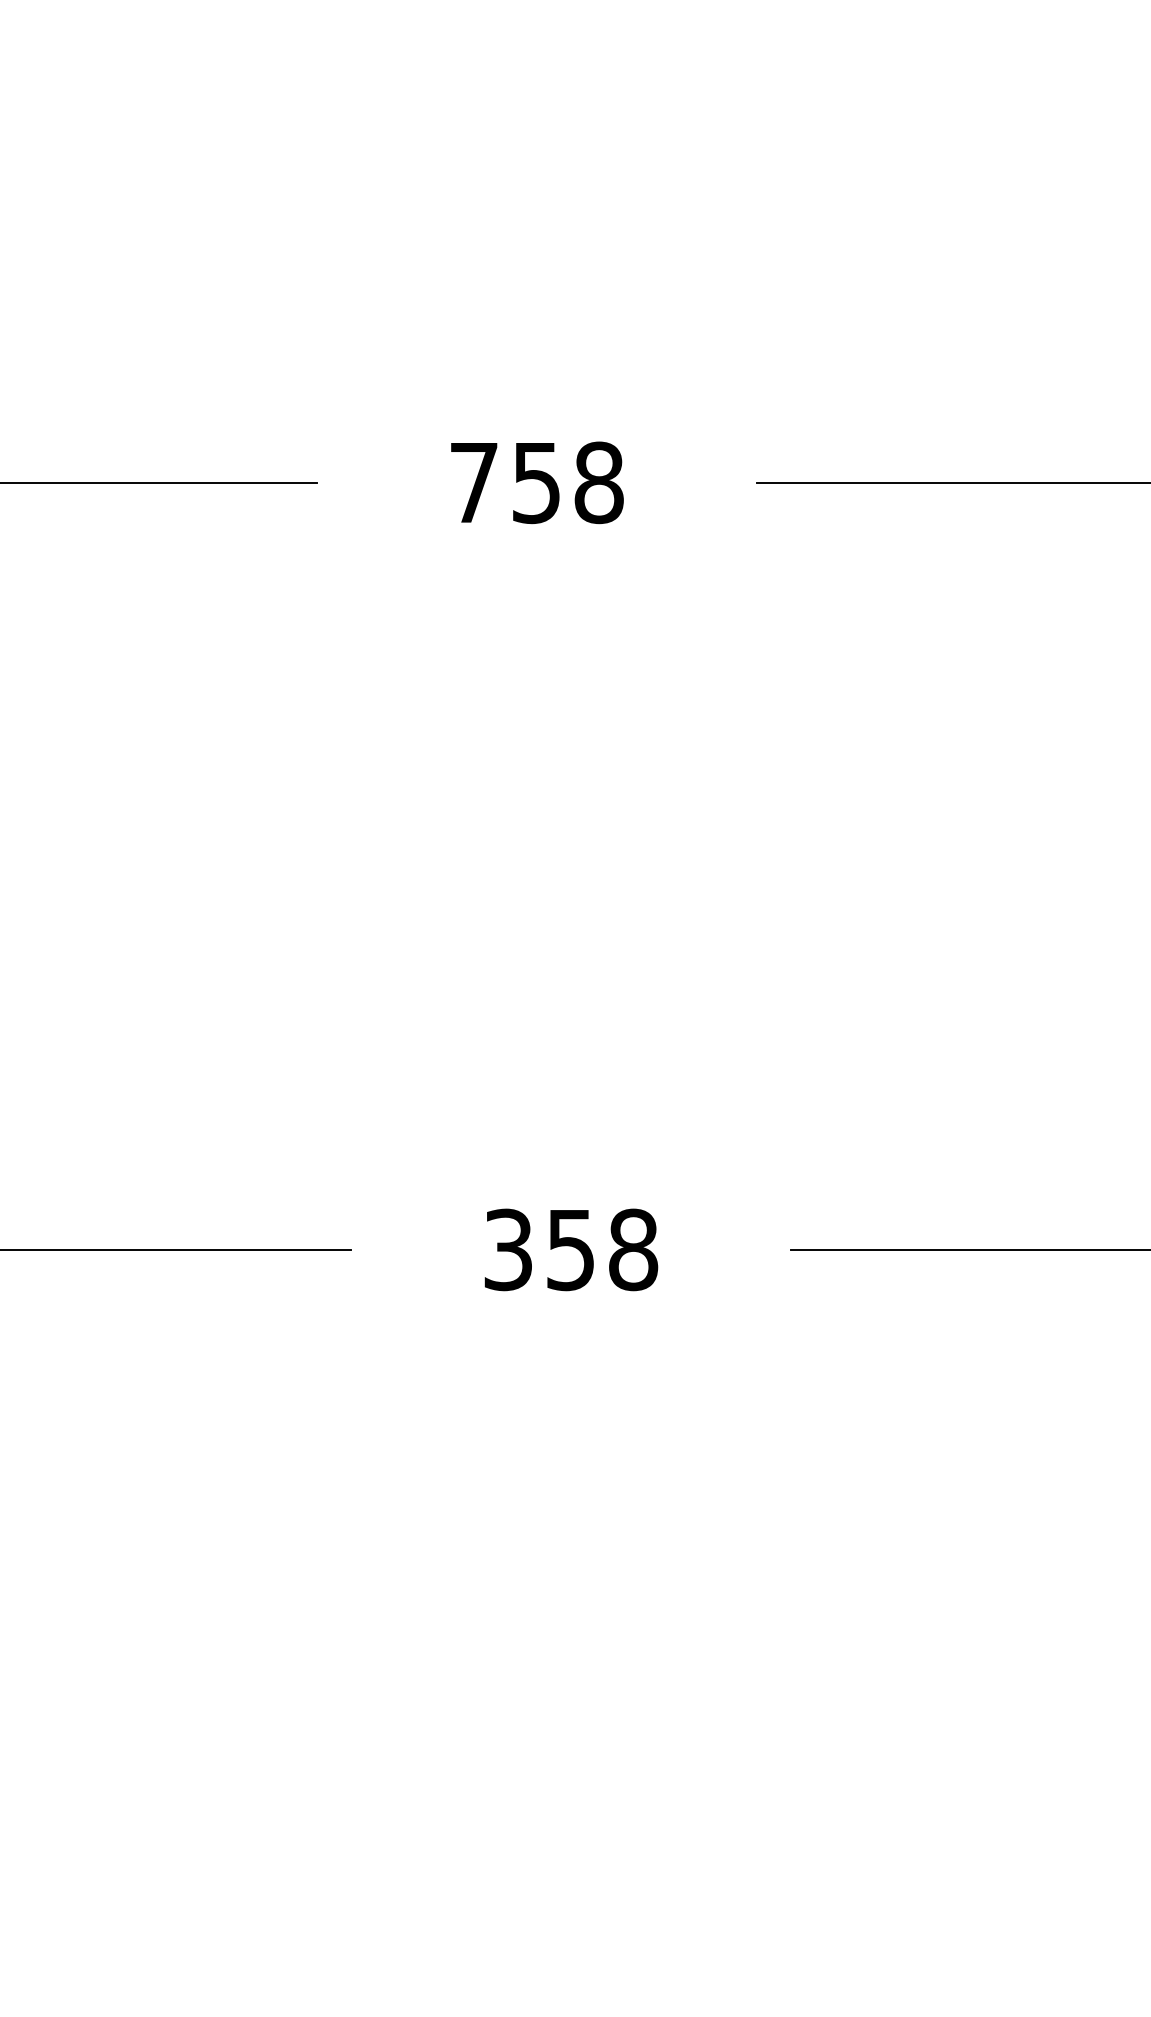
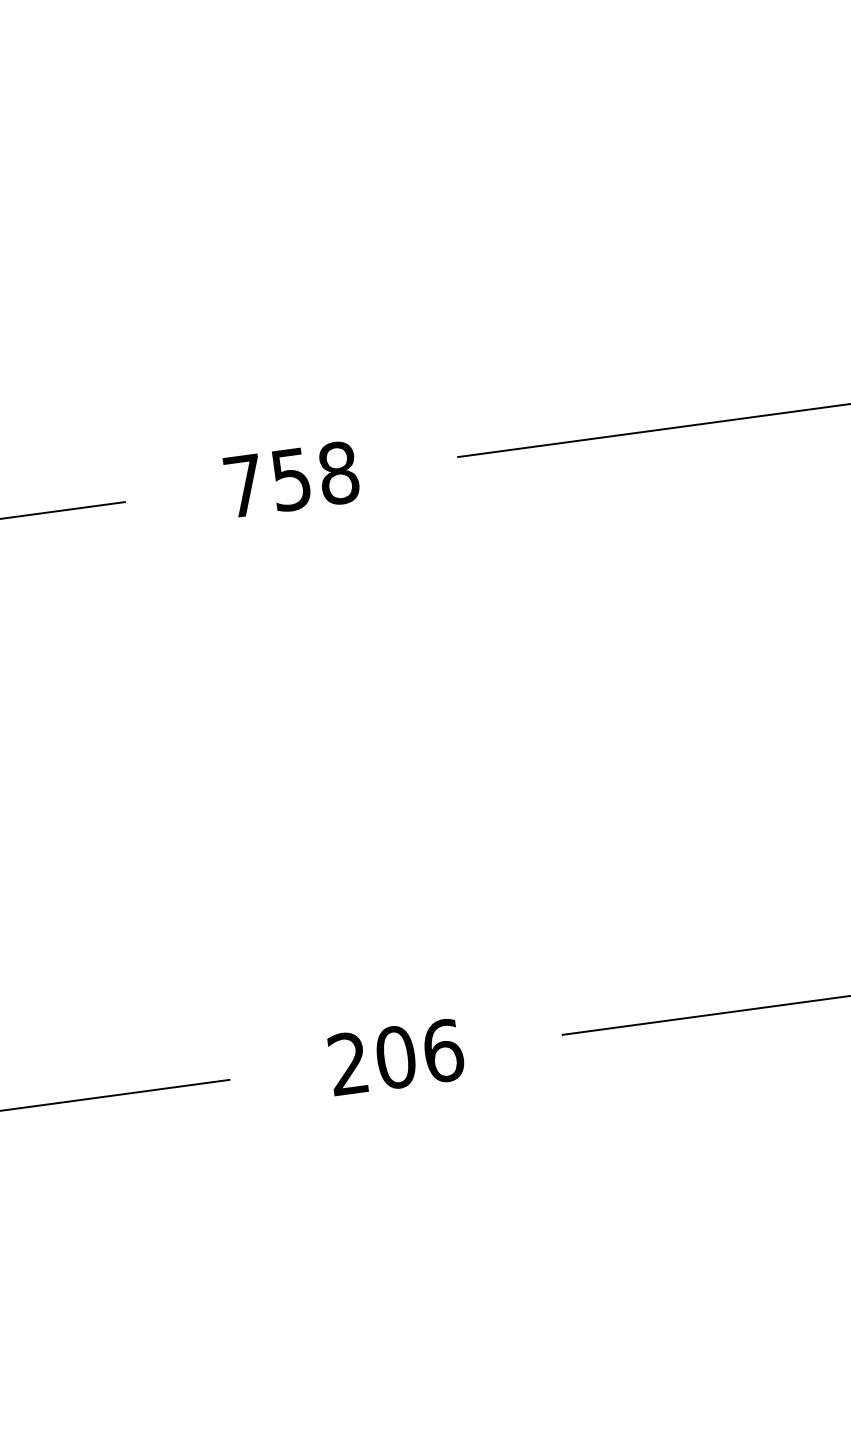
text: (571, 1249) -> (396, 1057), 358 -> 206

